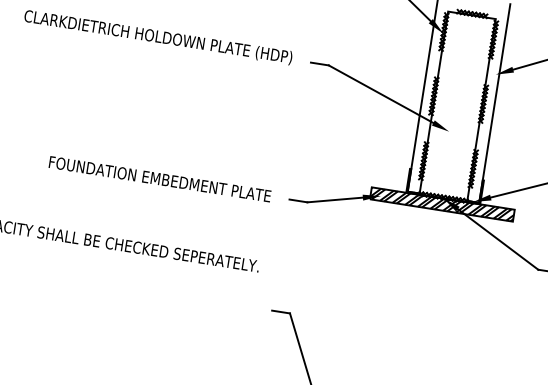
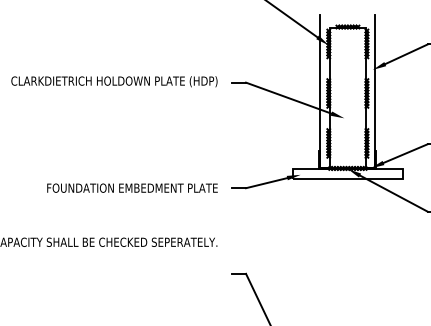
hatch: (441, 203) -> (347, 173), removed

